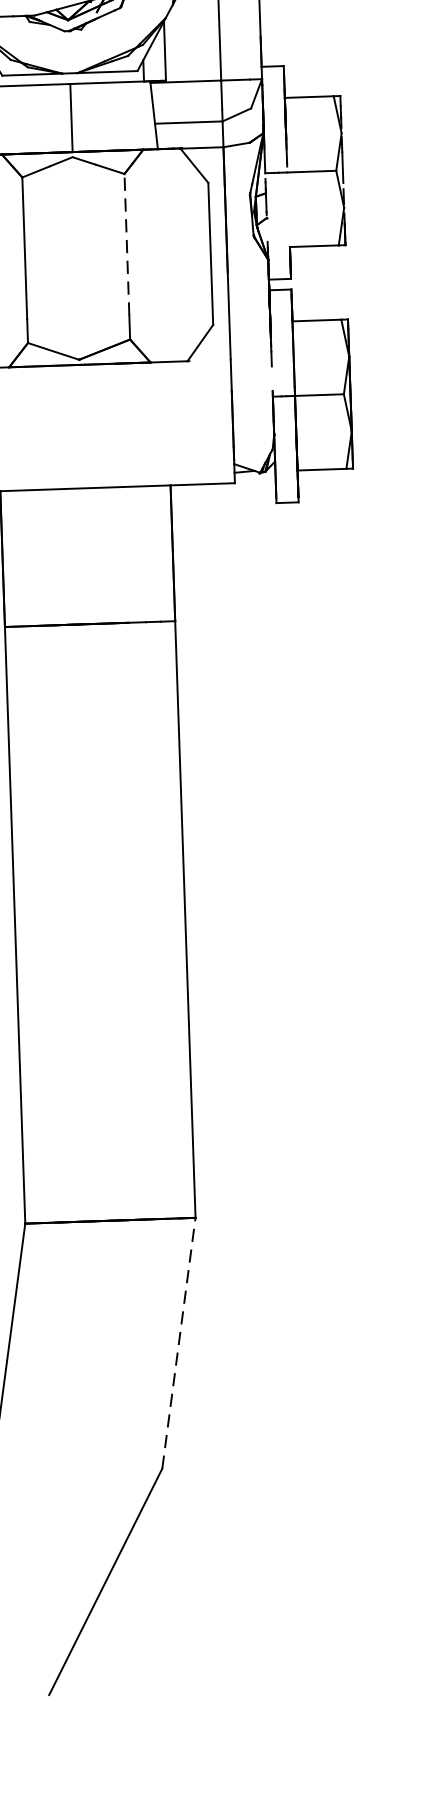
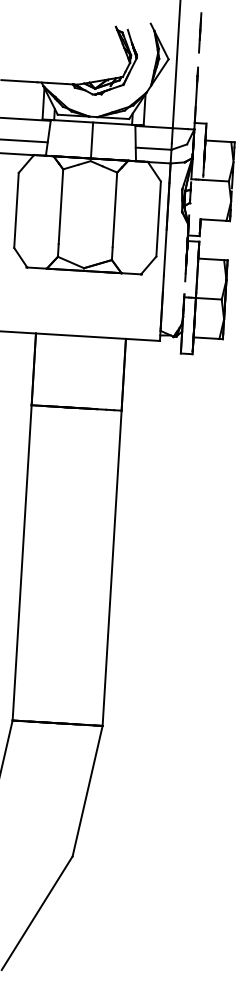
line: (126, 243) -> (114, 209), dashed -> solid
line: (178, 1343) -> (87, 791), dashed -> solid

